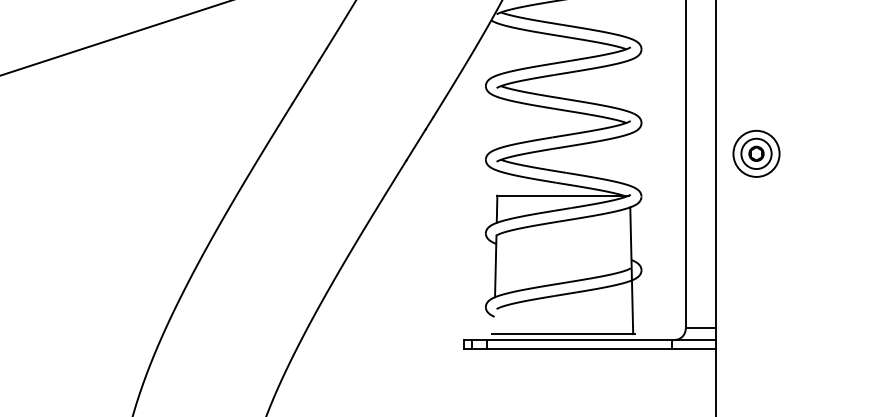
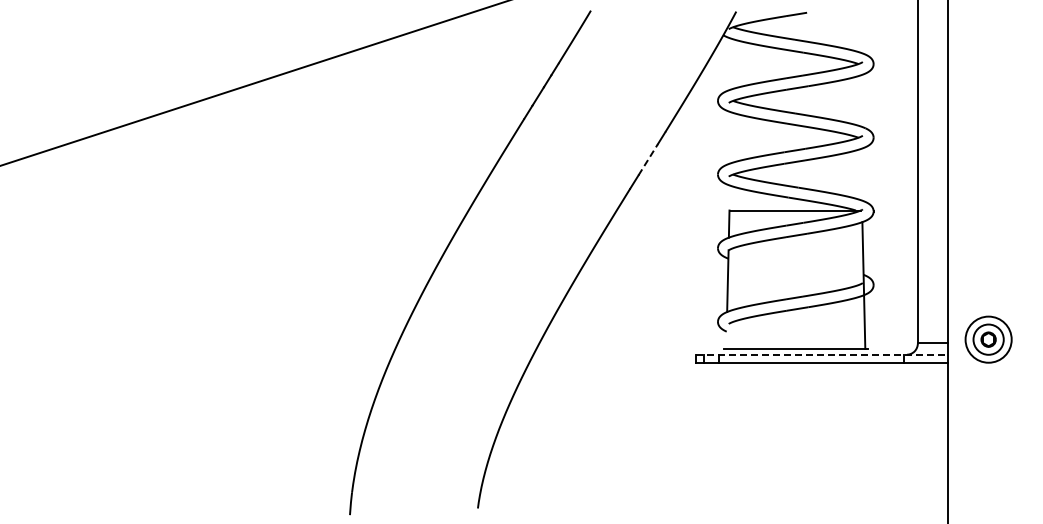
line: (416, 144) -> (648, 159), solid -> dashed
part: (756, 153) -> (988, 339), moved
line: (590, 339) -> (822, 354), solid -> dashed

